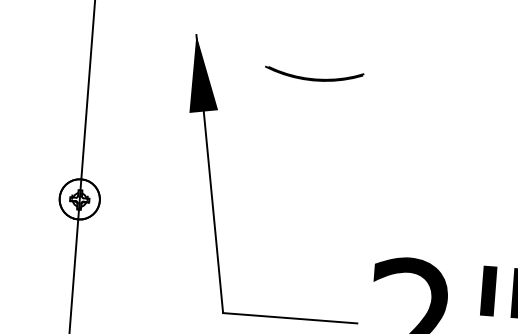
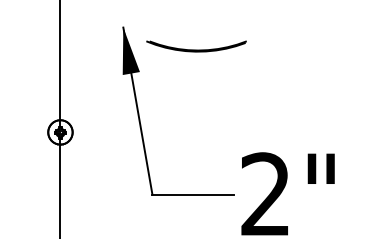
part: (314, 75) -> (196, 46), size x1.67

